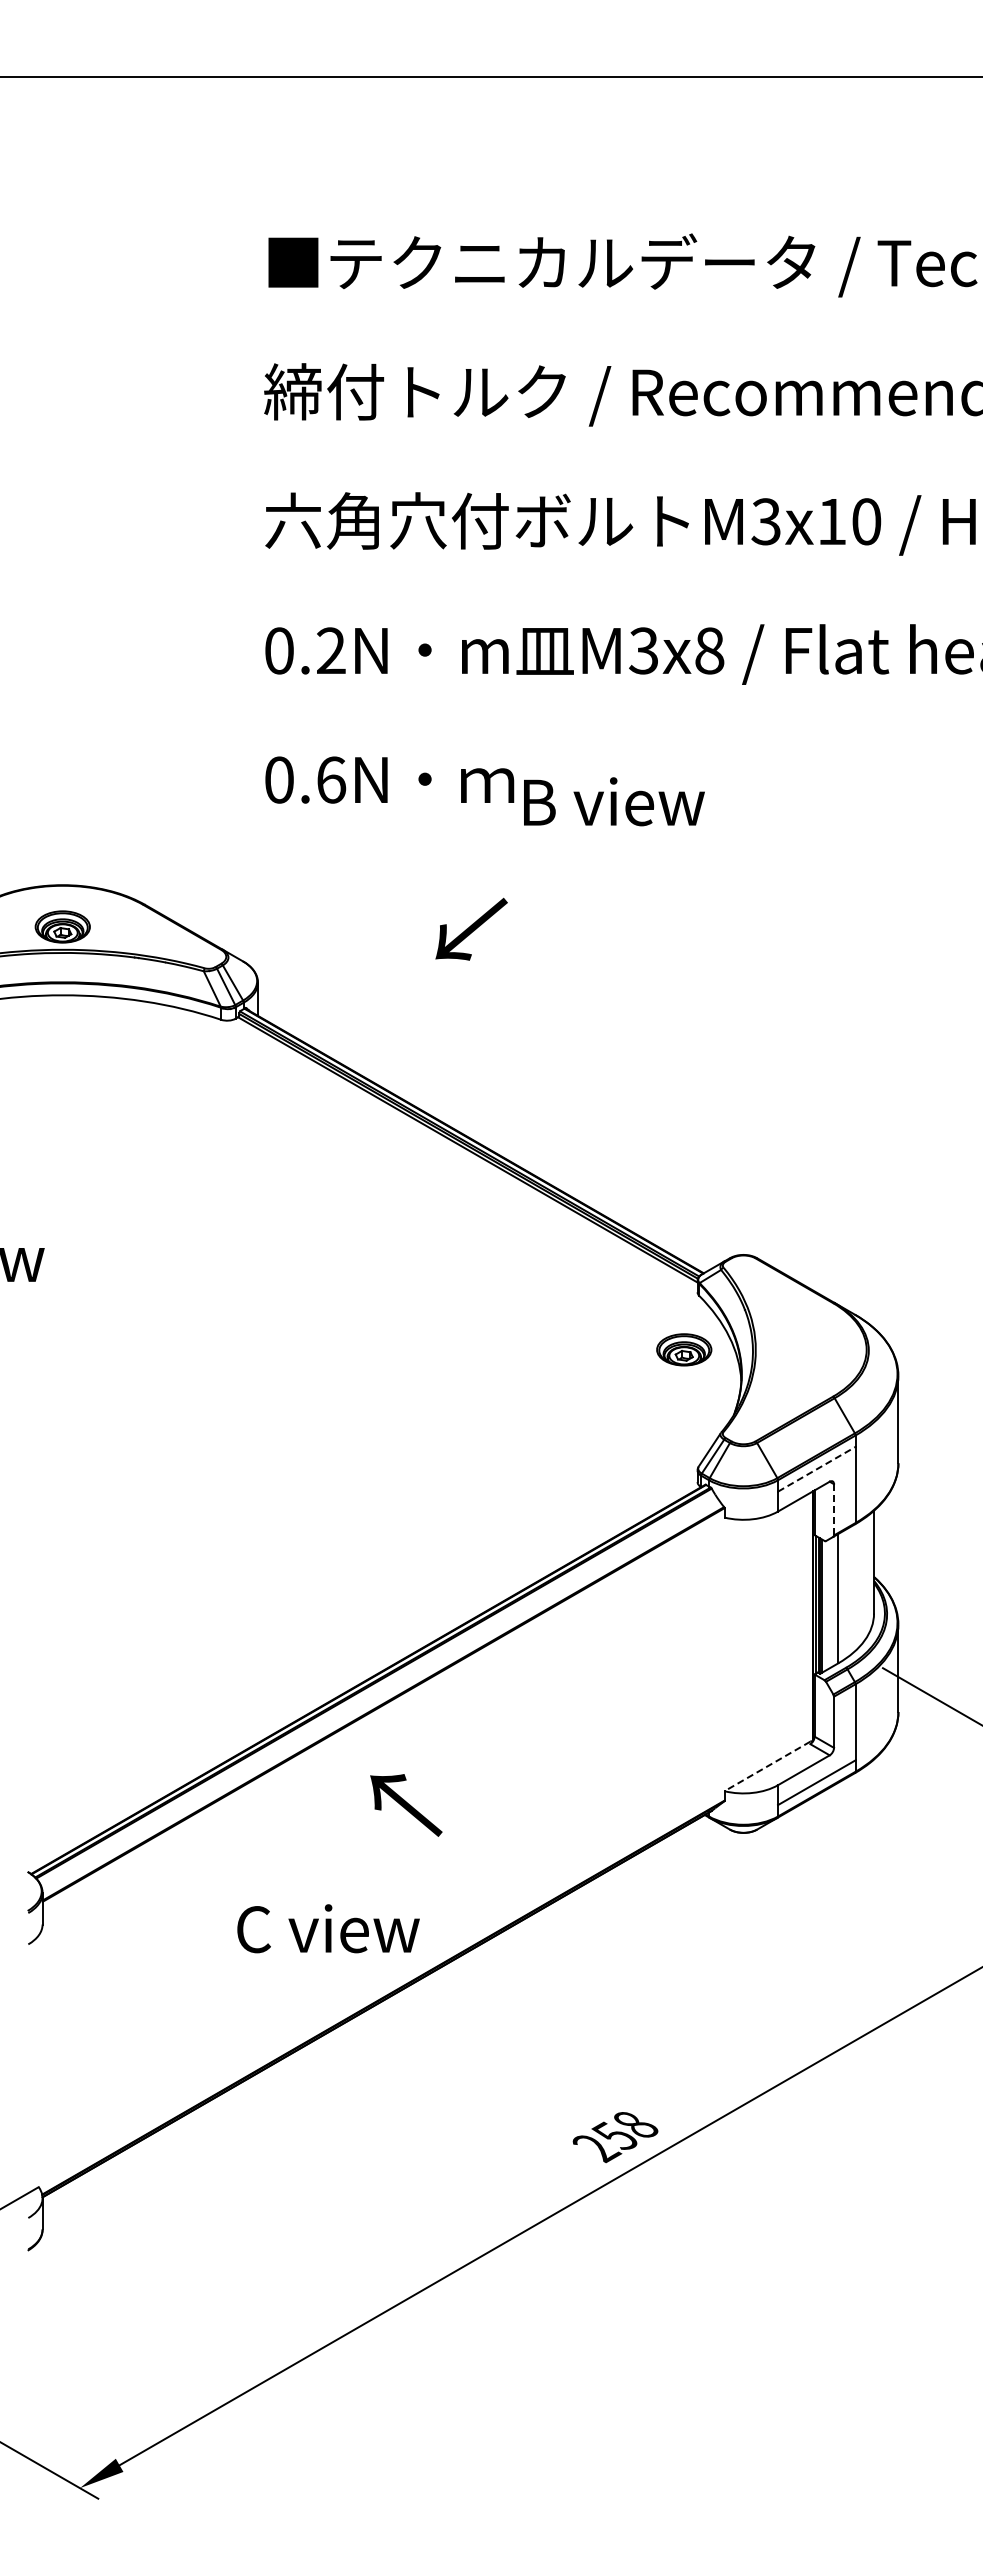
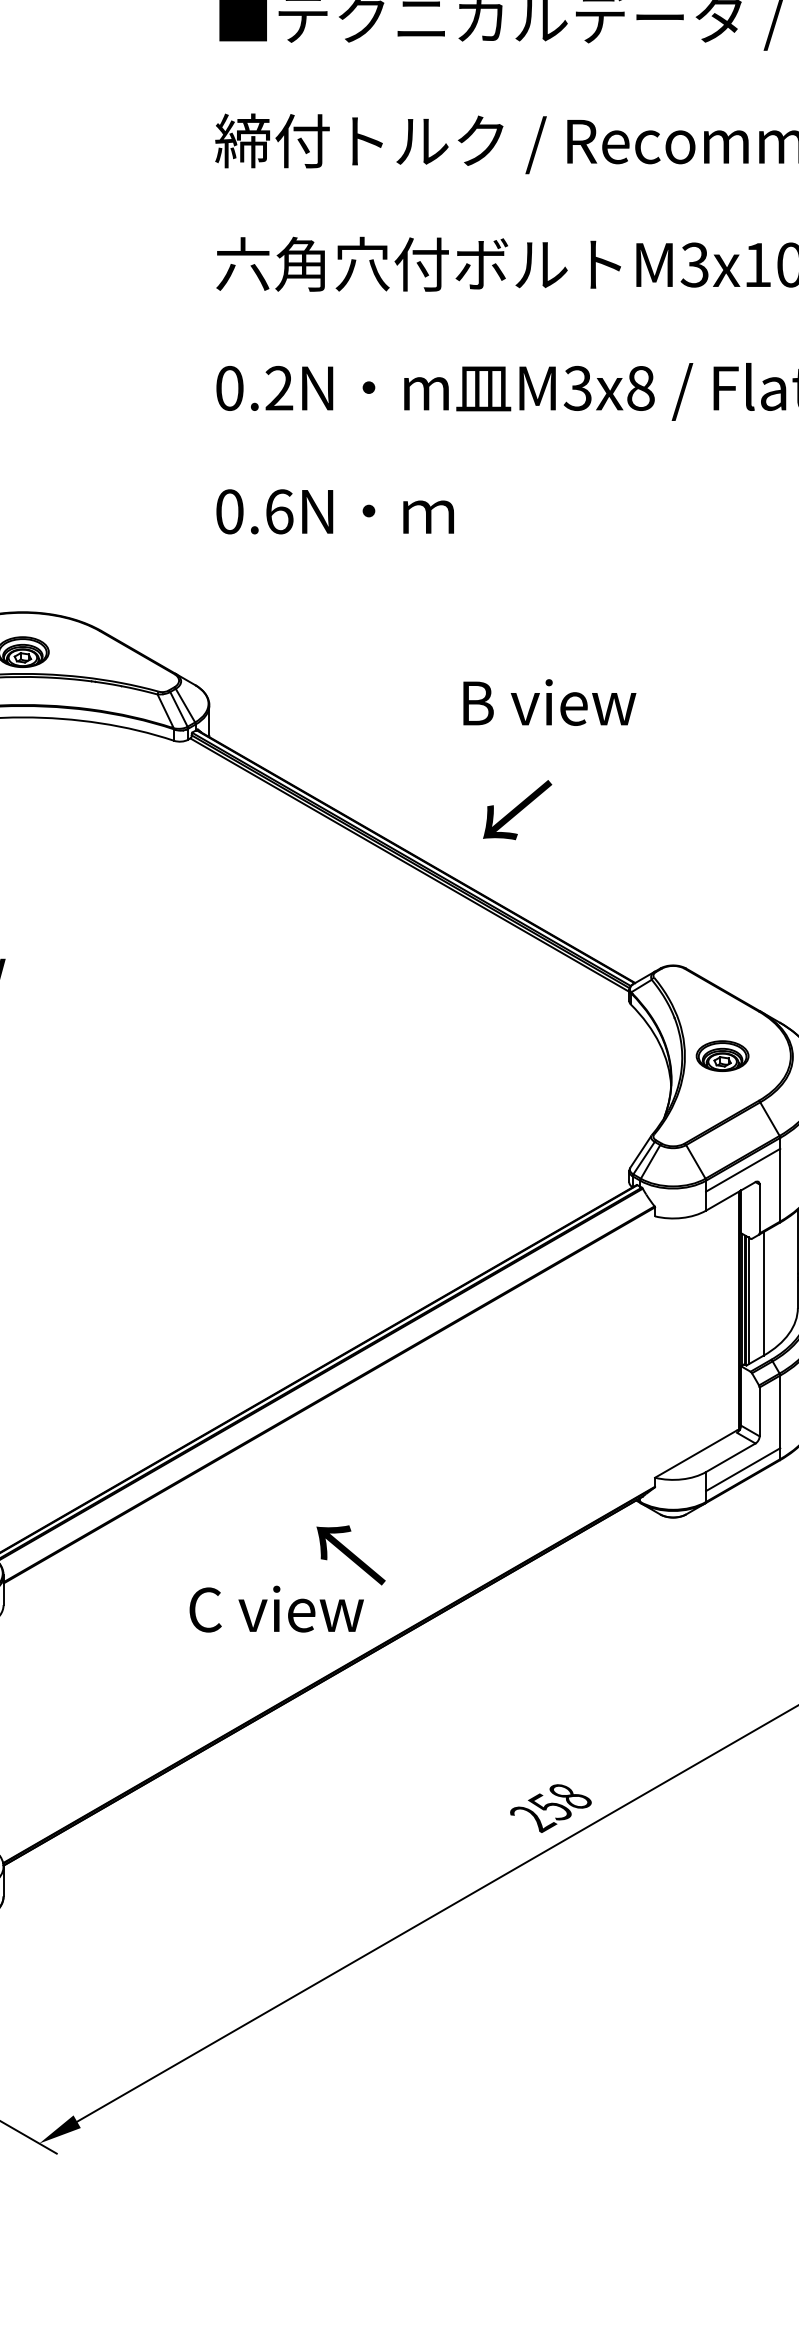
text: (614, 801) -> (549, 702), moved
text: (471, 928) -> (517, 809), moved
part: (684, 1349) -> (722, 1055), moved
line: (816, 1469) -> (742, 1170), dashed -> solid
line: (834, 1509) -> (760, 1208), dashed -> solid
line: (767, 1766) -> (696, 1454), dashed -> solid
text: (406, 1805) -> (351, 1555), moved

